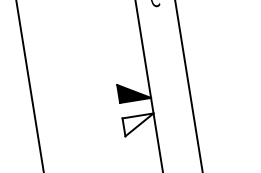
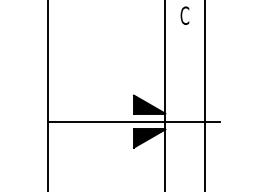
line: (120, 110) -> (133, 121), added
fill: (139, 124) -> (149, 138), added

